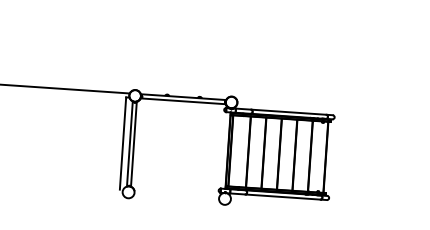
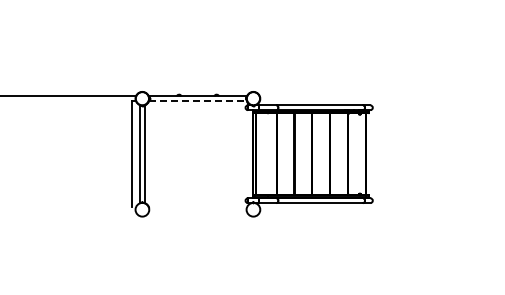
line: (183, 101) -> (198, 101), solid -> dashed

